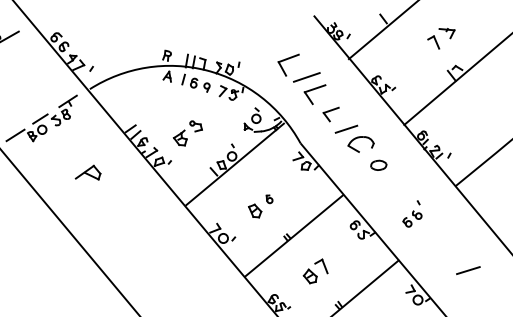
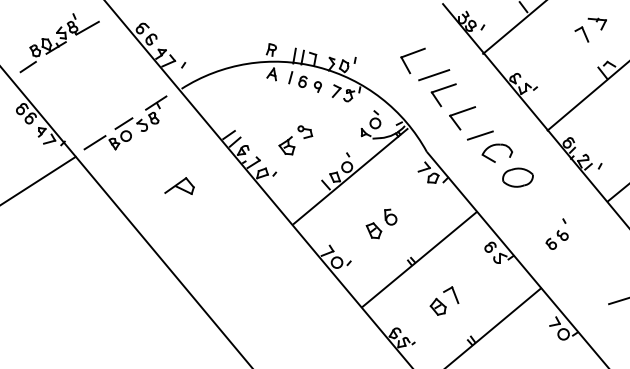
part: (331, 114) -> (462, 118), size x1.43
part: (378, 165) -> (517, 177), size x1.67
part: (269, 198) -> (390, 216), size x1.67

